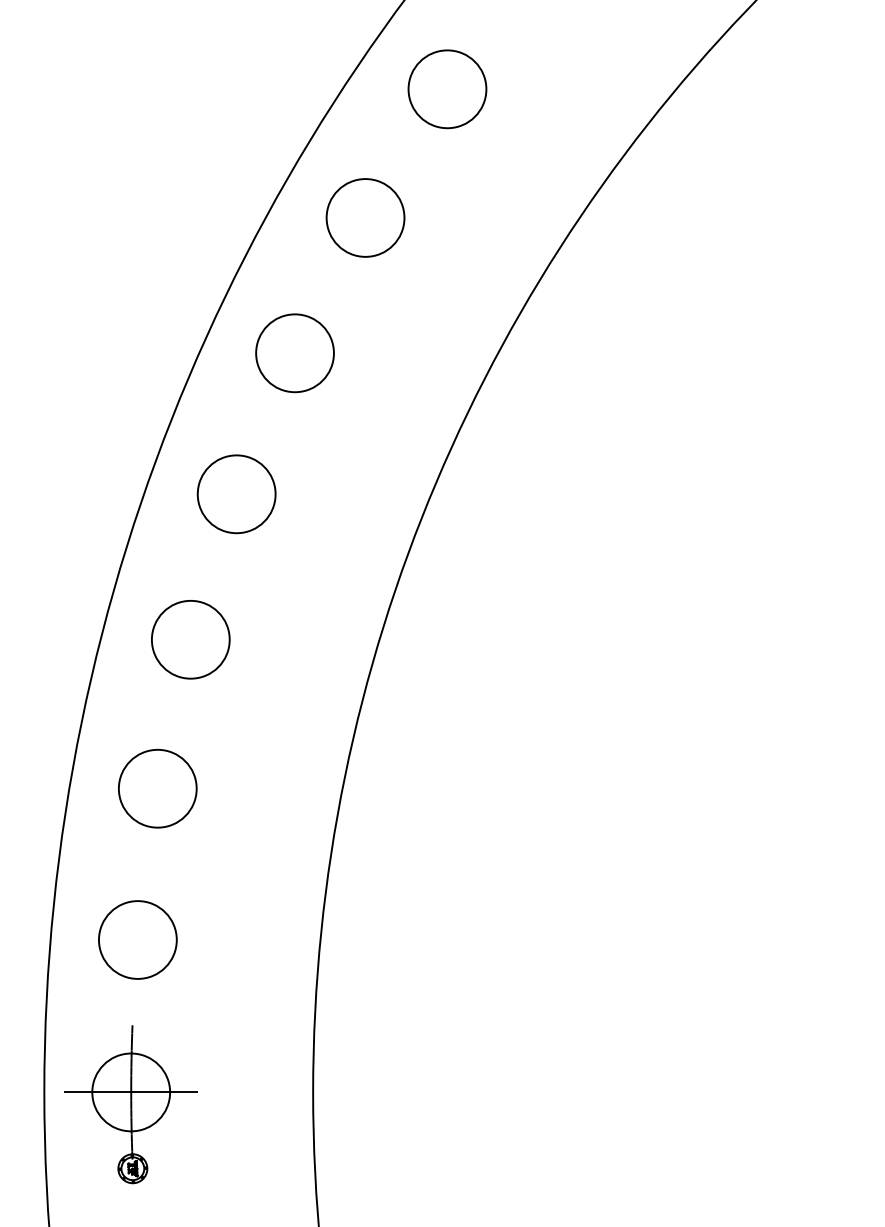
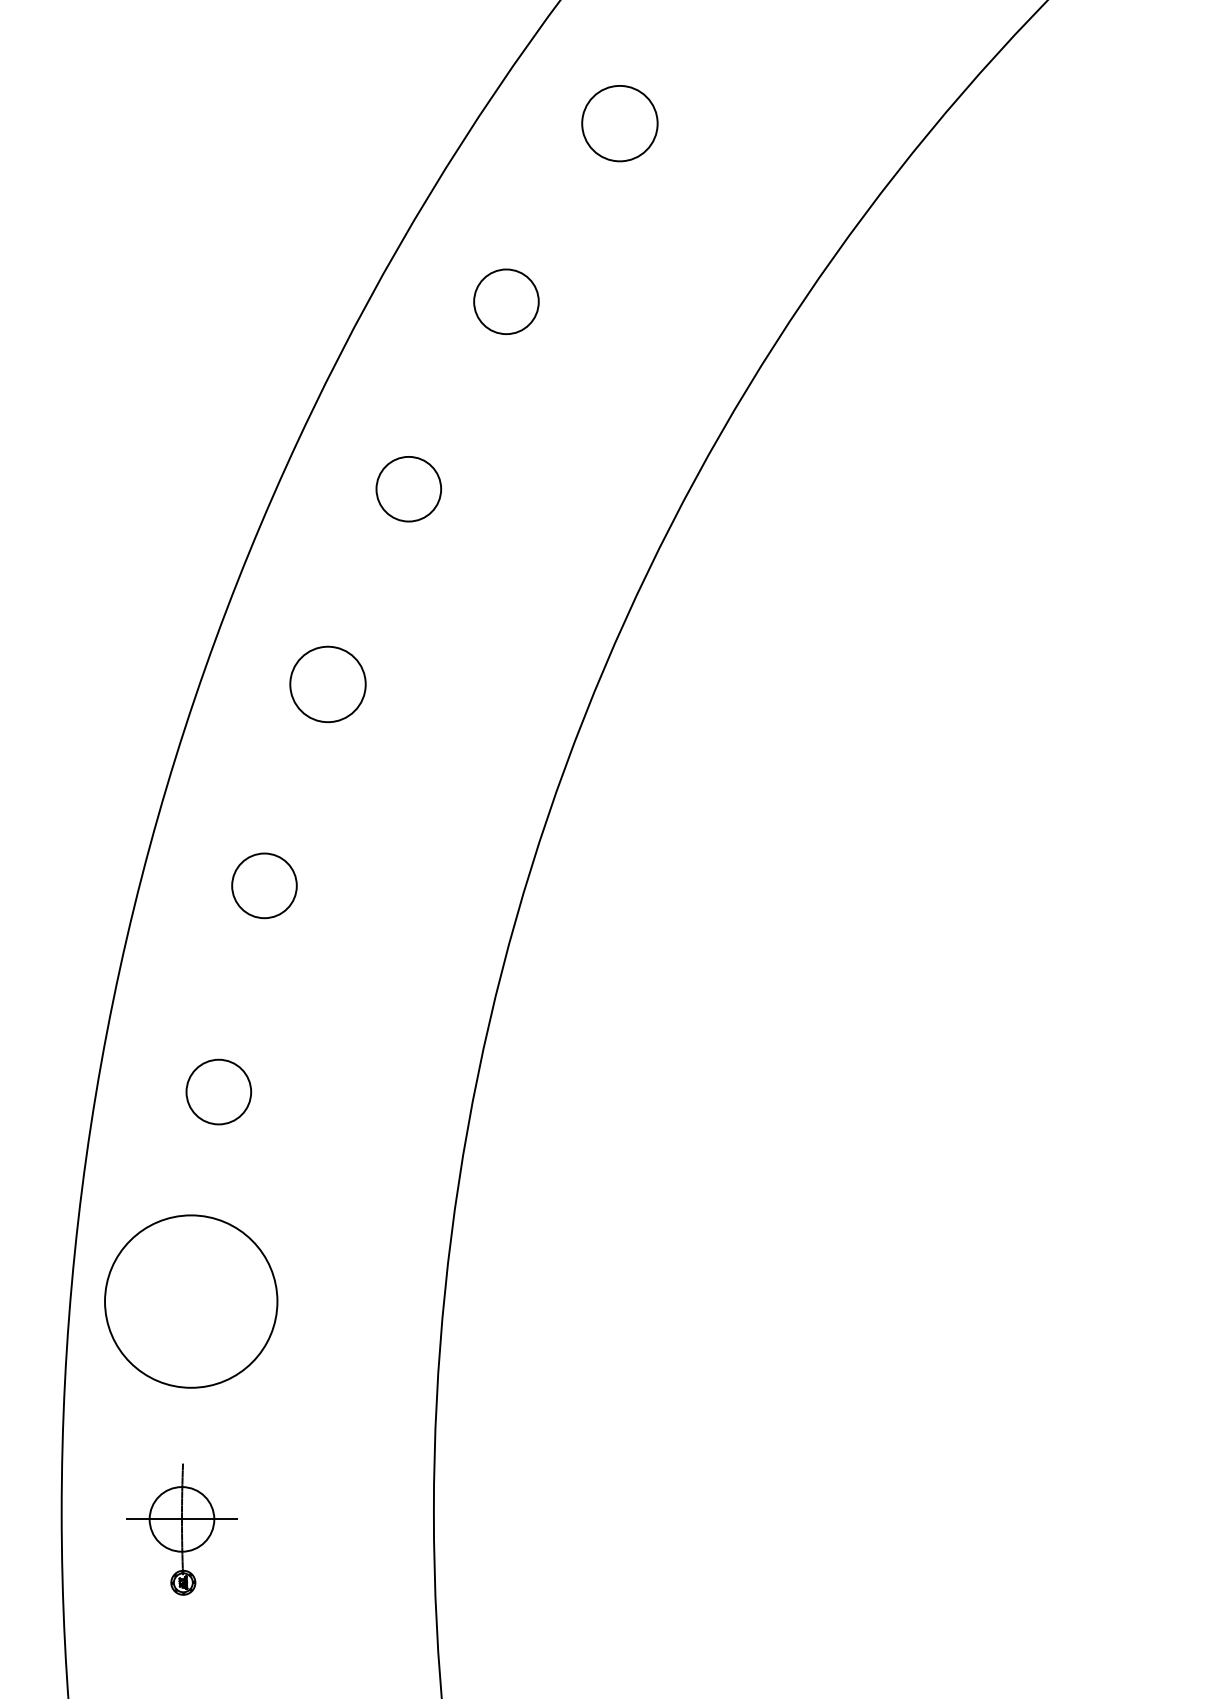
circle: (447, 89) -> (619, 123), size x0.7
circle: (365, 217) -> (506, 301), size x0.6
circle: (294, 353) -> (408, 489), size x0.6
circle: (236, 494) -> (327, 684), size x0.7
circle: (190, 639) -> (264, 885), size x0.6
circle: (157, 788) -> (218, 1091), size x0.6
circle: (138, 939) -> (191, 1301), size x1.6
part: (130, 1104) -> (181, 1529), size x0.6

